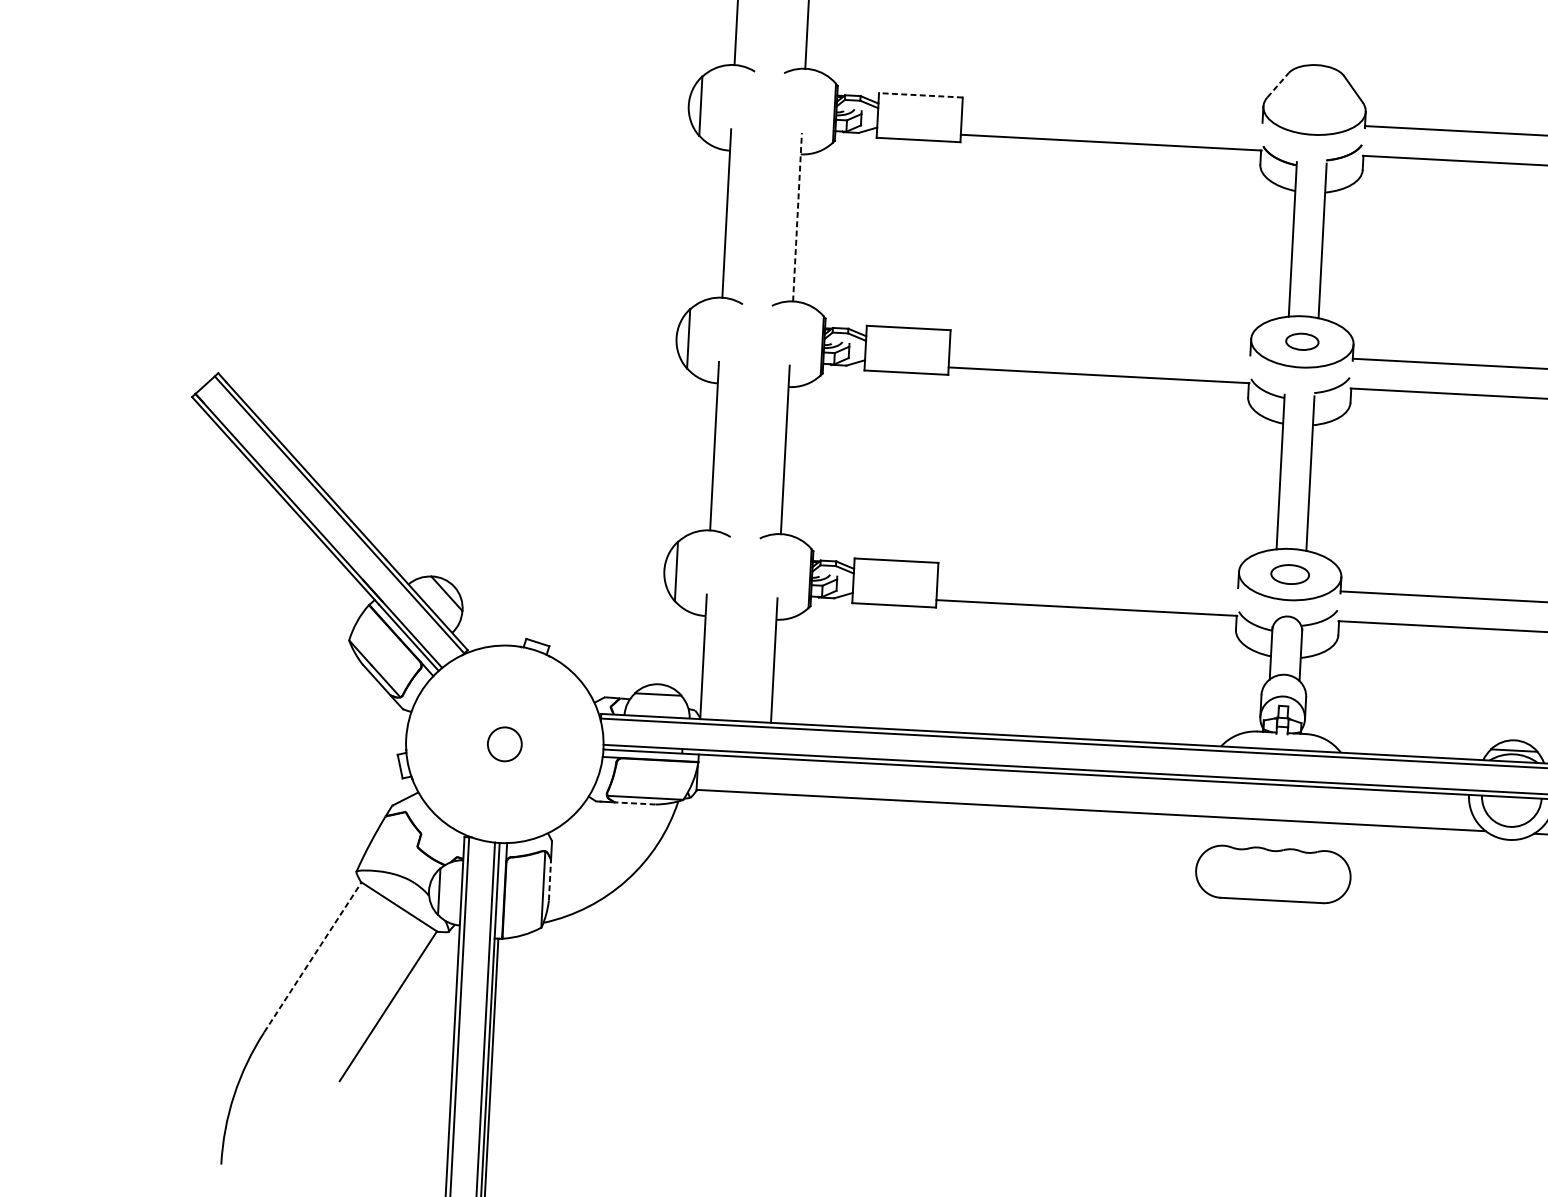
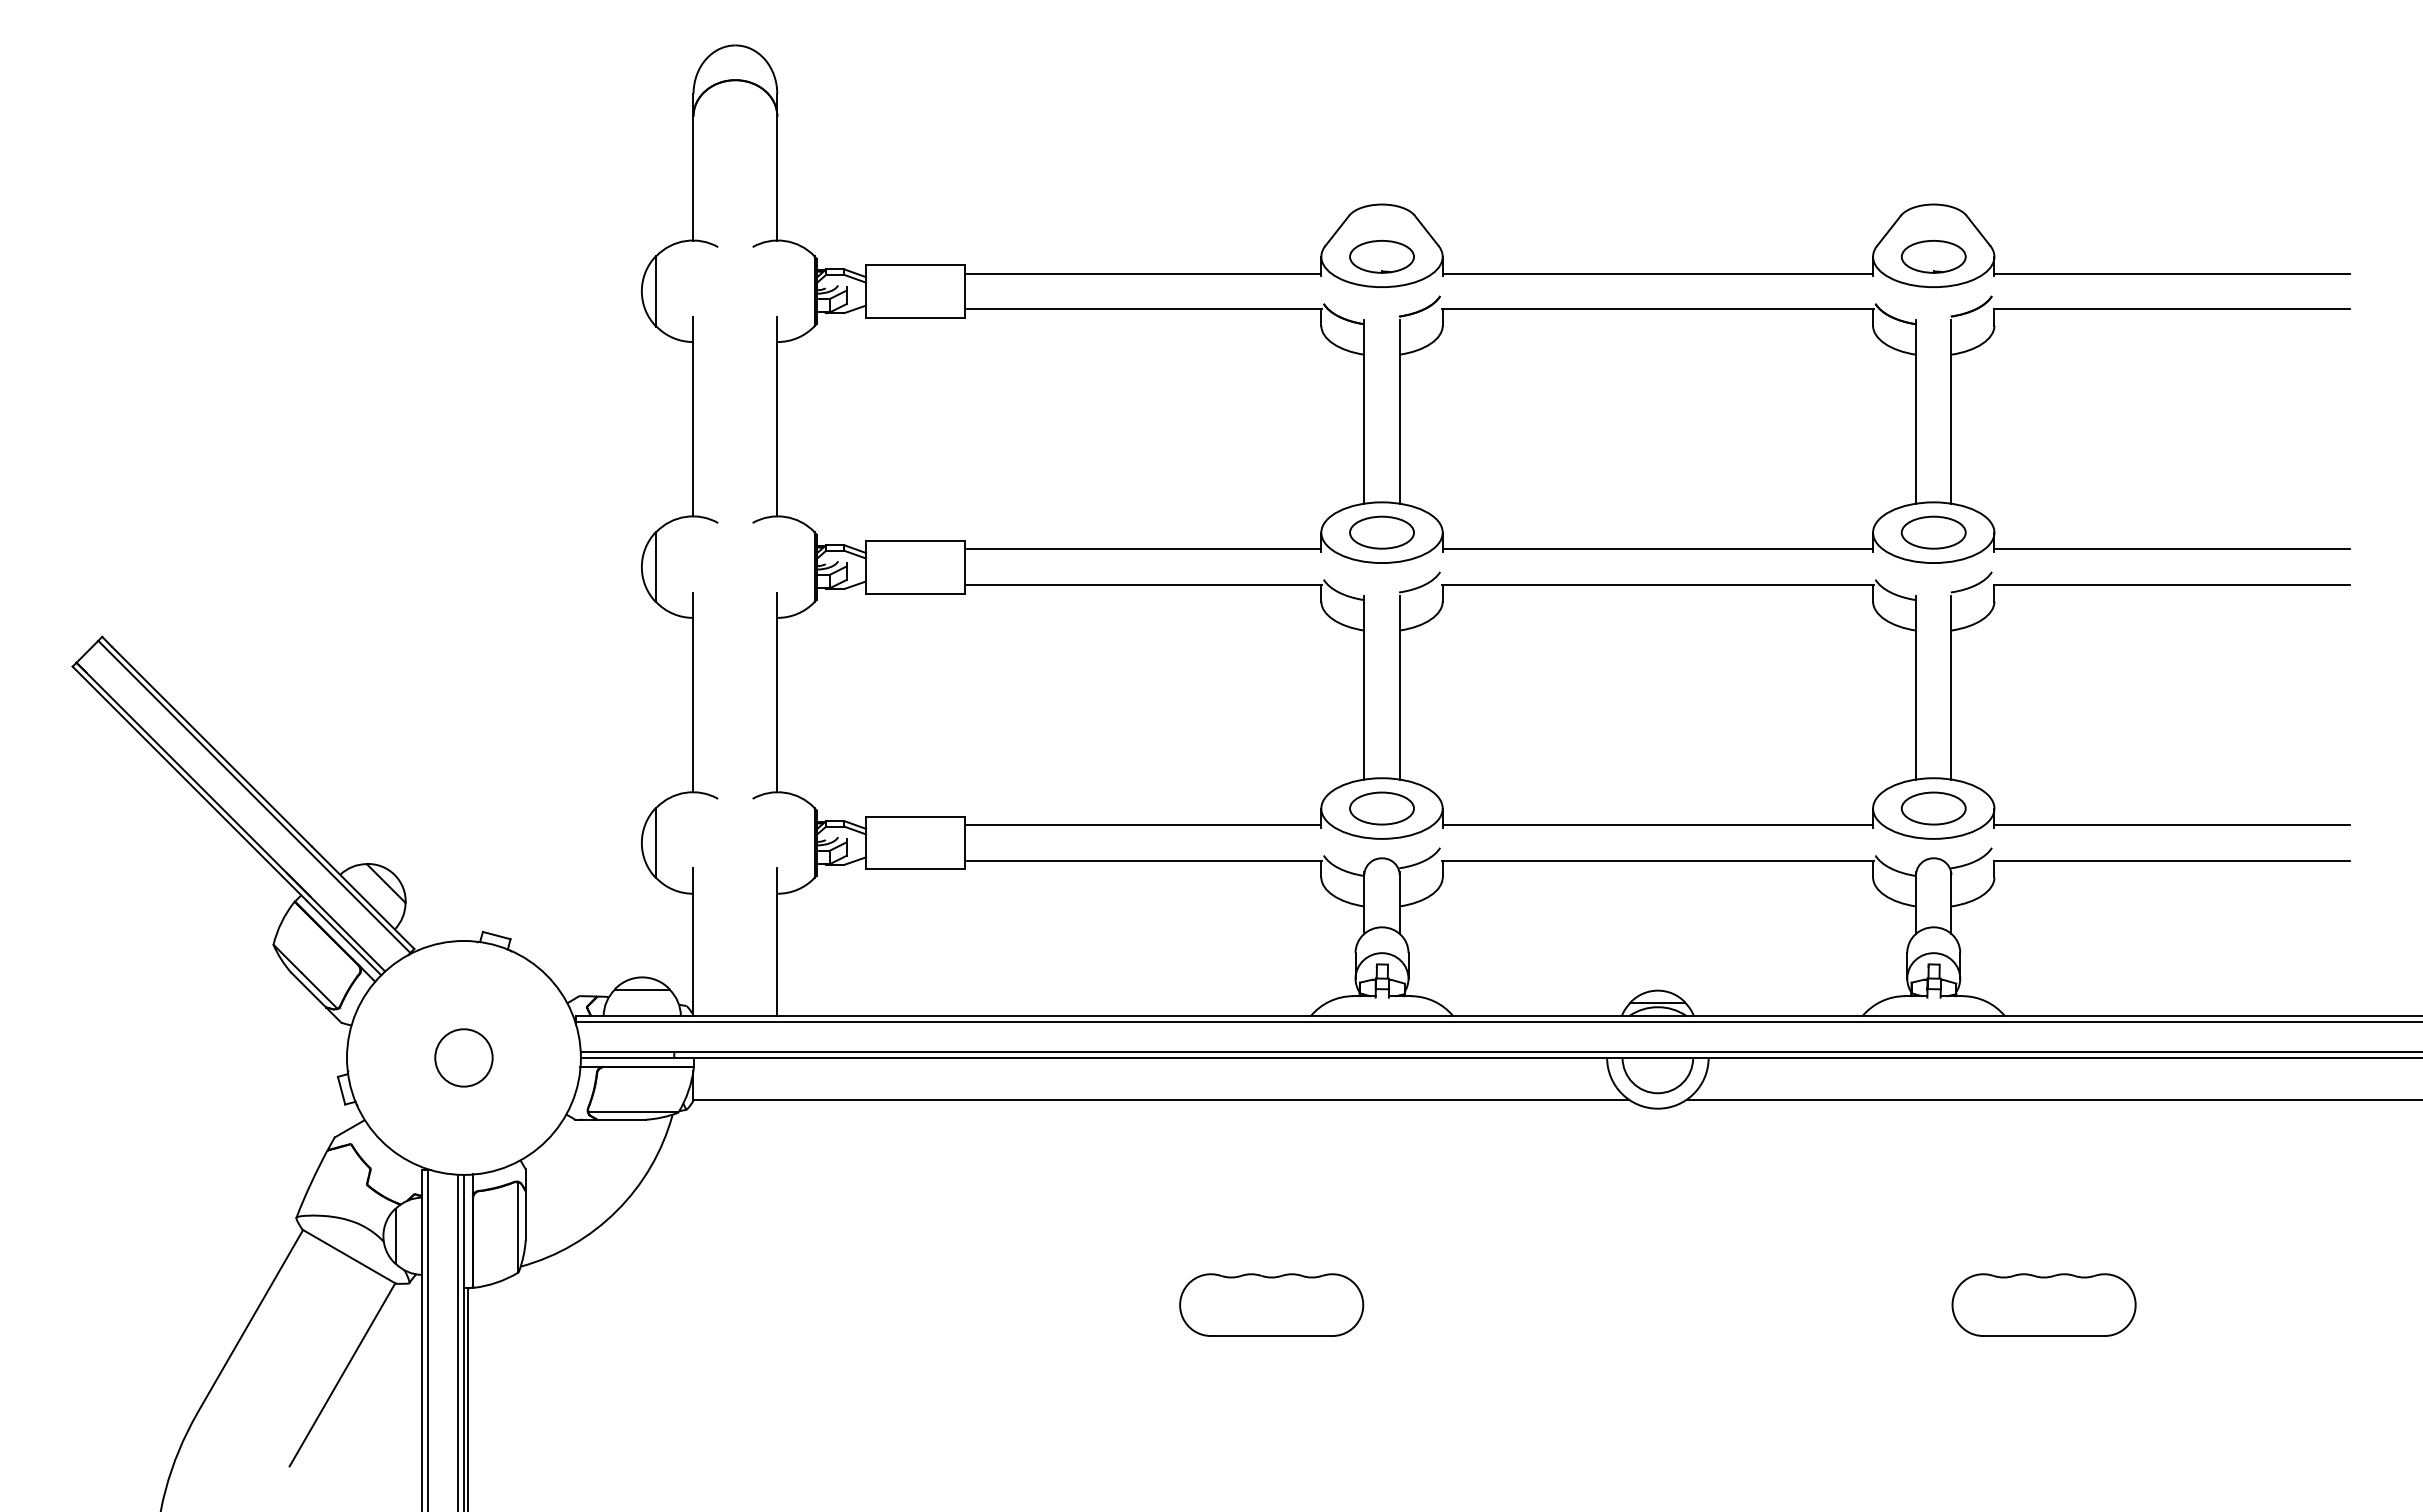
line: (1278, 85) -> (1337, 230), dashed -> solid
line: (920, 95) -> (915, 264), dashed -> solid
part: (1314, 108) -> (1381, 256), added
line: (1112, 112) -> (1143, 273), added
line: (797, 217) -> (777, 416), dashed -> solid
part: (1301, 341) -> (1381, 532), size x1.67
line: (1100, 345) -> (1143, 549), added
part: (1289, 574) -> (1381, 808), size x1.43
line: (1088, 578) -> (1143, 825), added
circle: (504, 743) -> (463, 1057), size x1.43
line: (634, 803) -> (621, 1119), dashed -> solid
part: (1273, 873) -> (1271, 1304), moved
line: (549, 879) -> (525, 1215), dashed -> solid
line: (313, 957) -> (250, 1321), dashed -> solid

